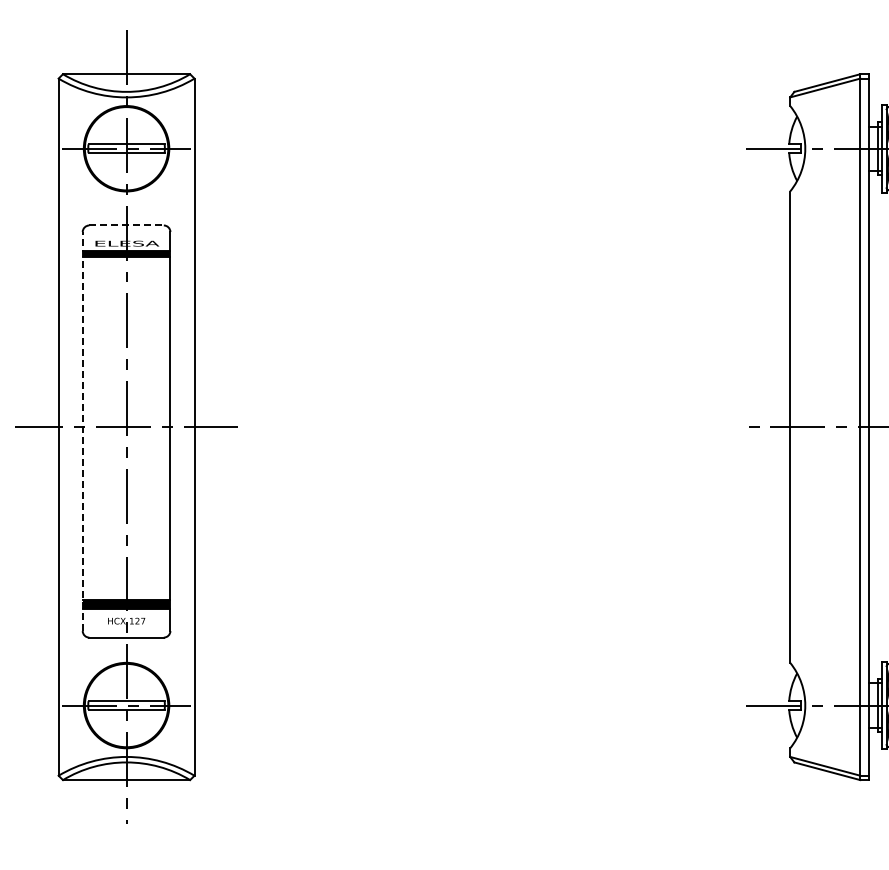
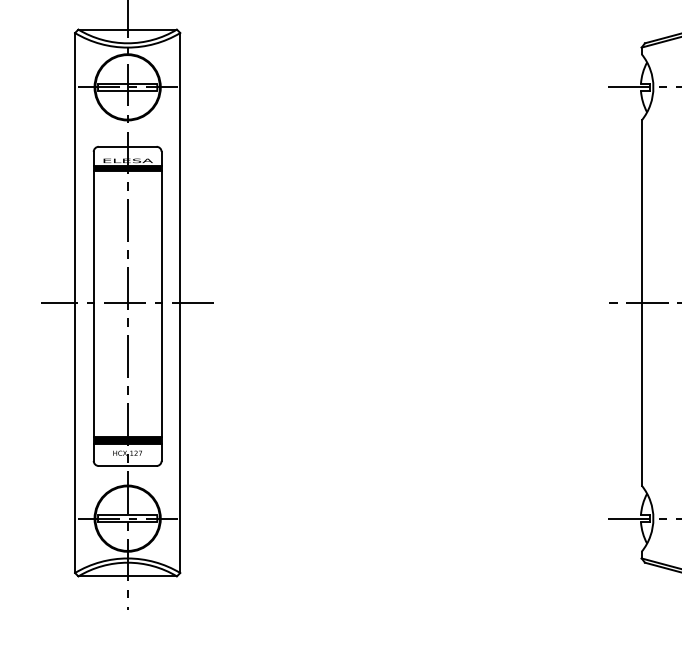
line: (127, 225) -> (128, 146), dashed -> solid
line: (82, 431) -> (93, 306), dashed -> solid

